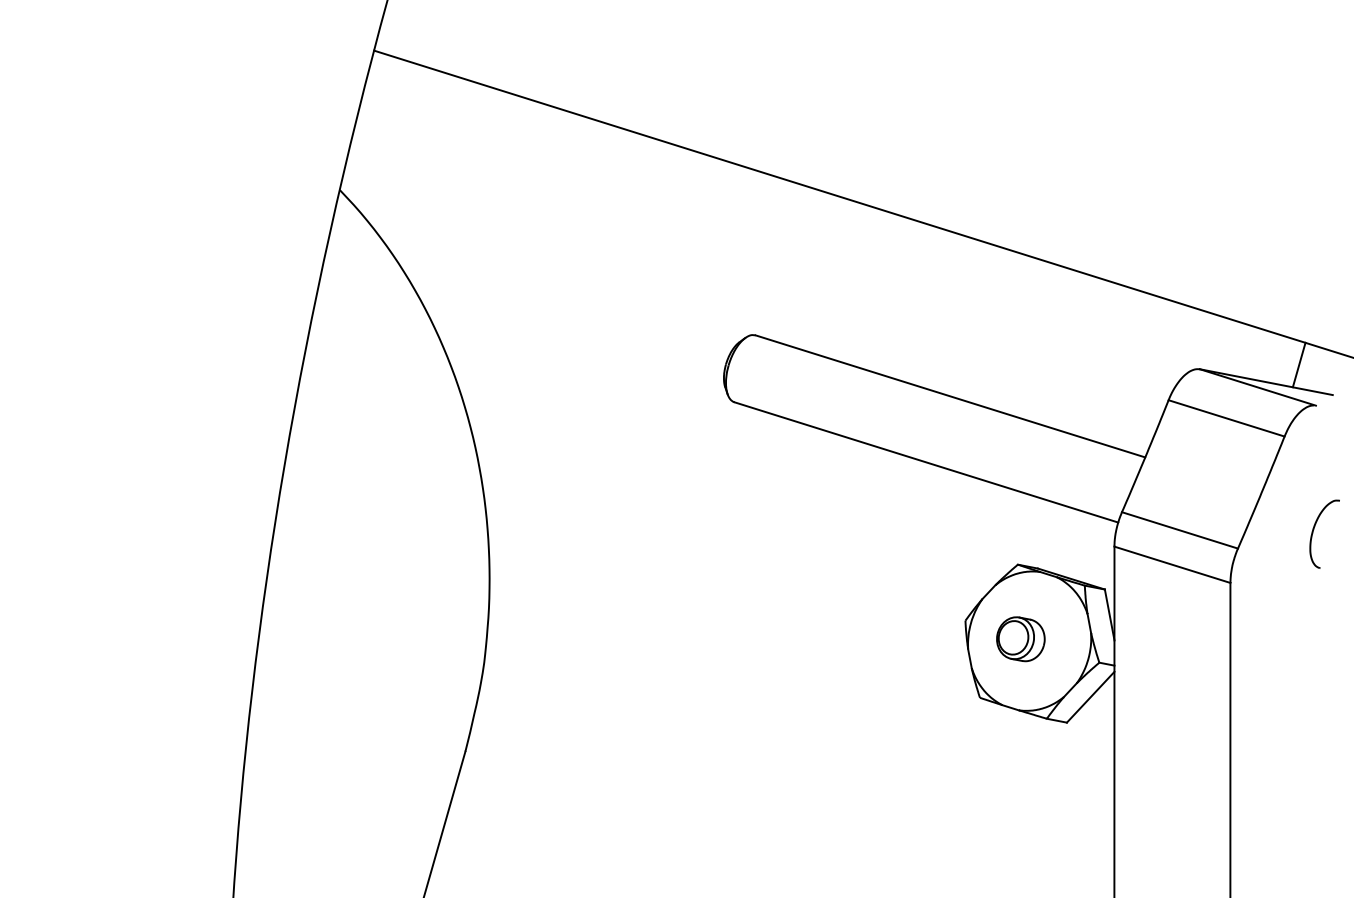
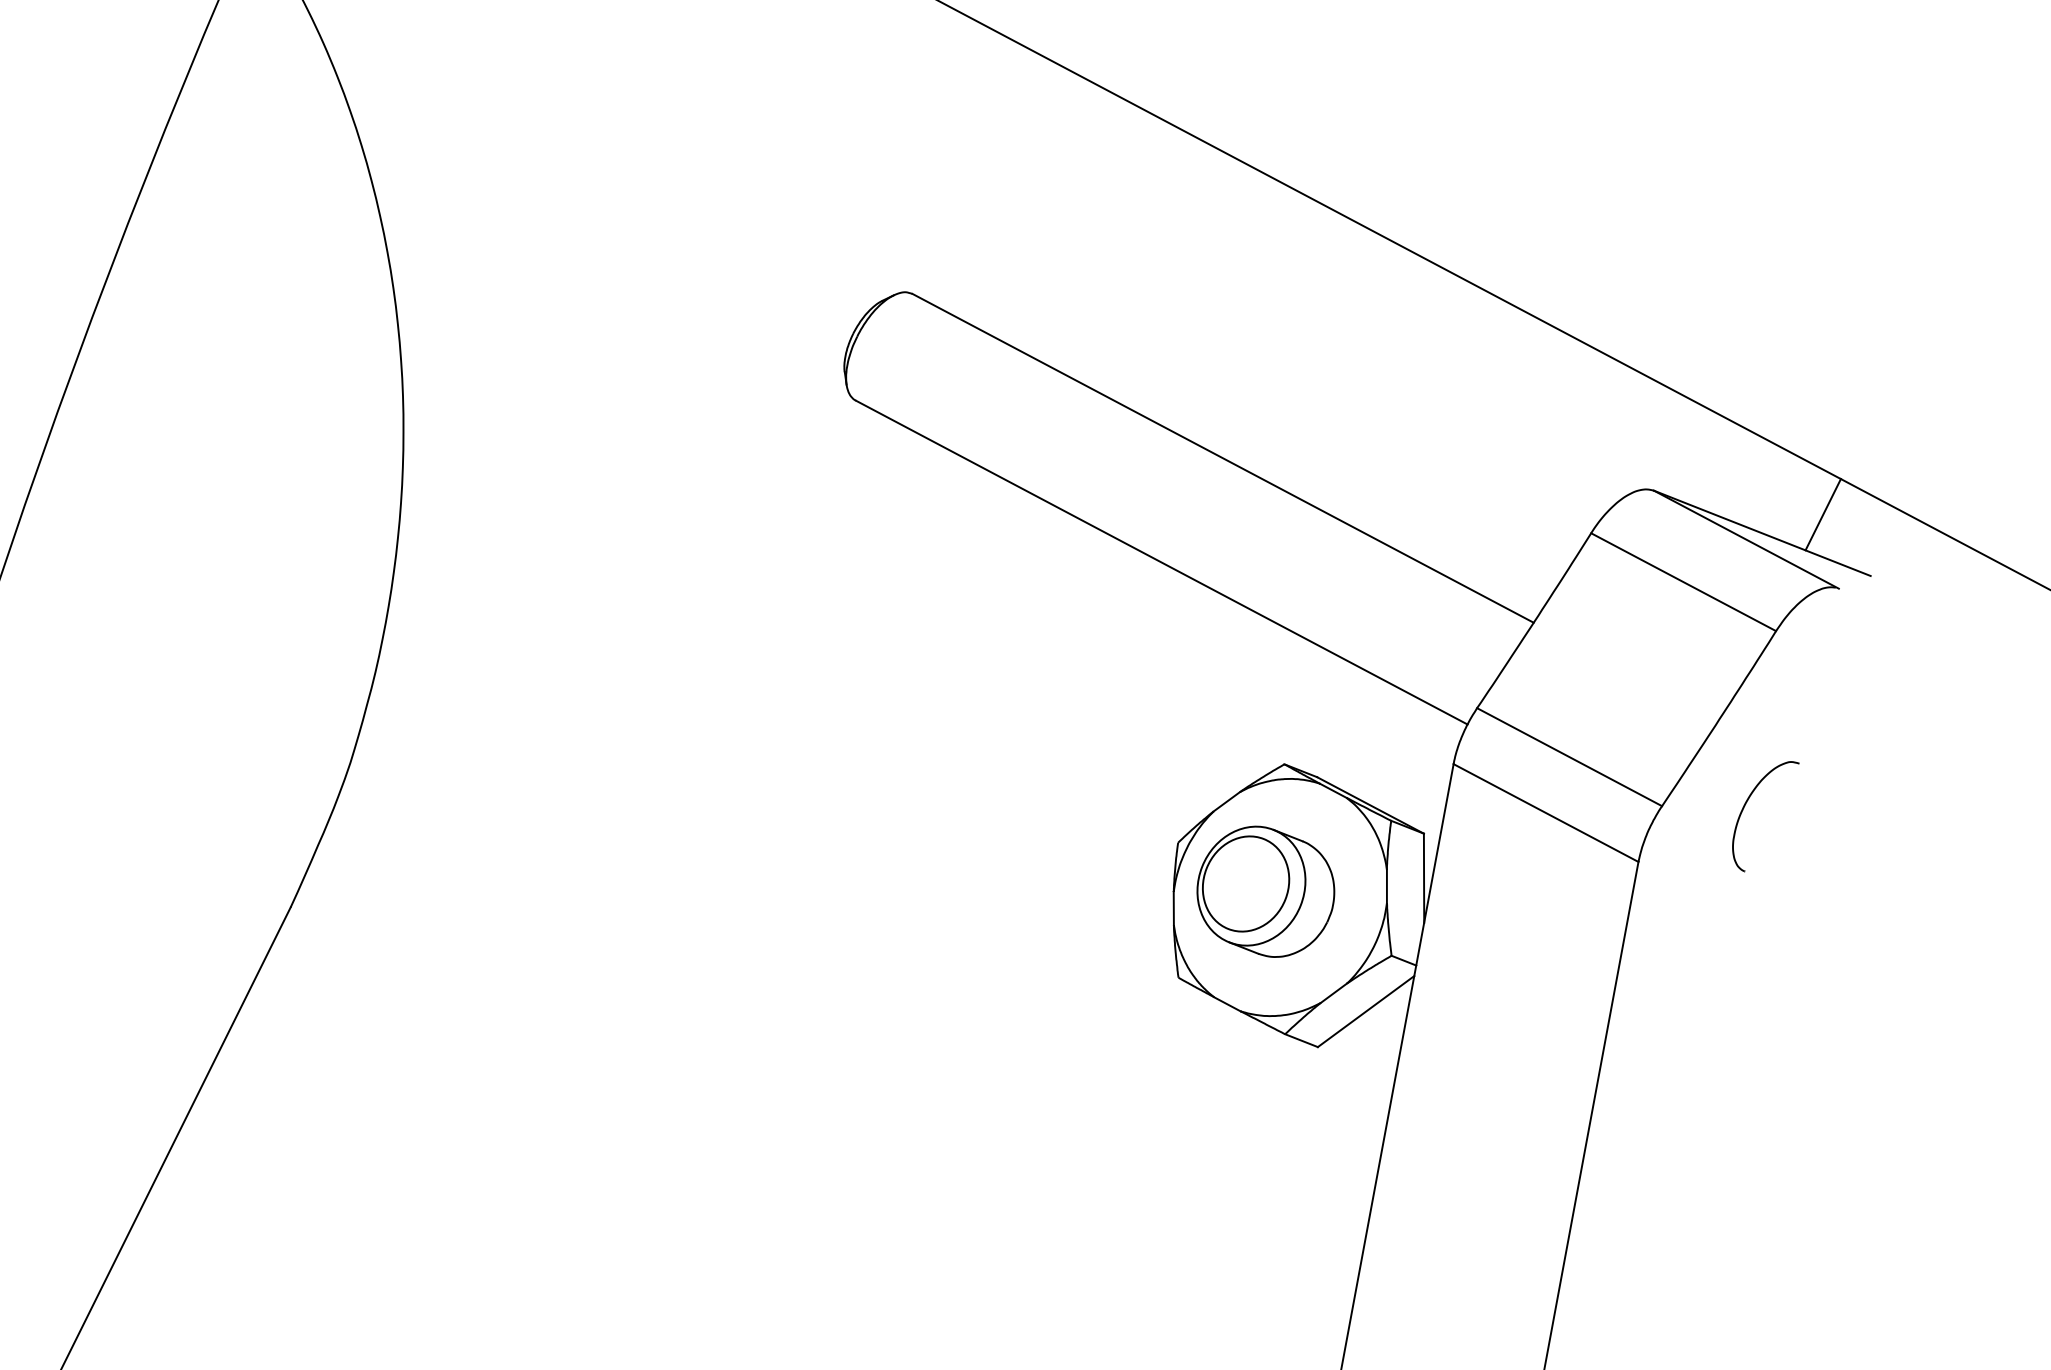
part: (1314, 529) -> (1747, 804), moved
part: (1020, 638) -> (1265, 890), size x1.67

